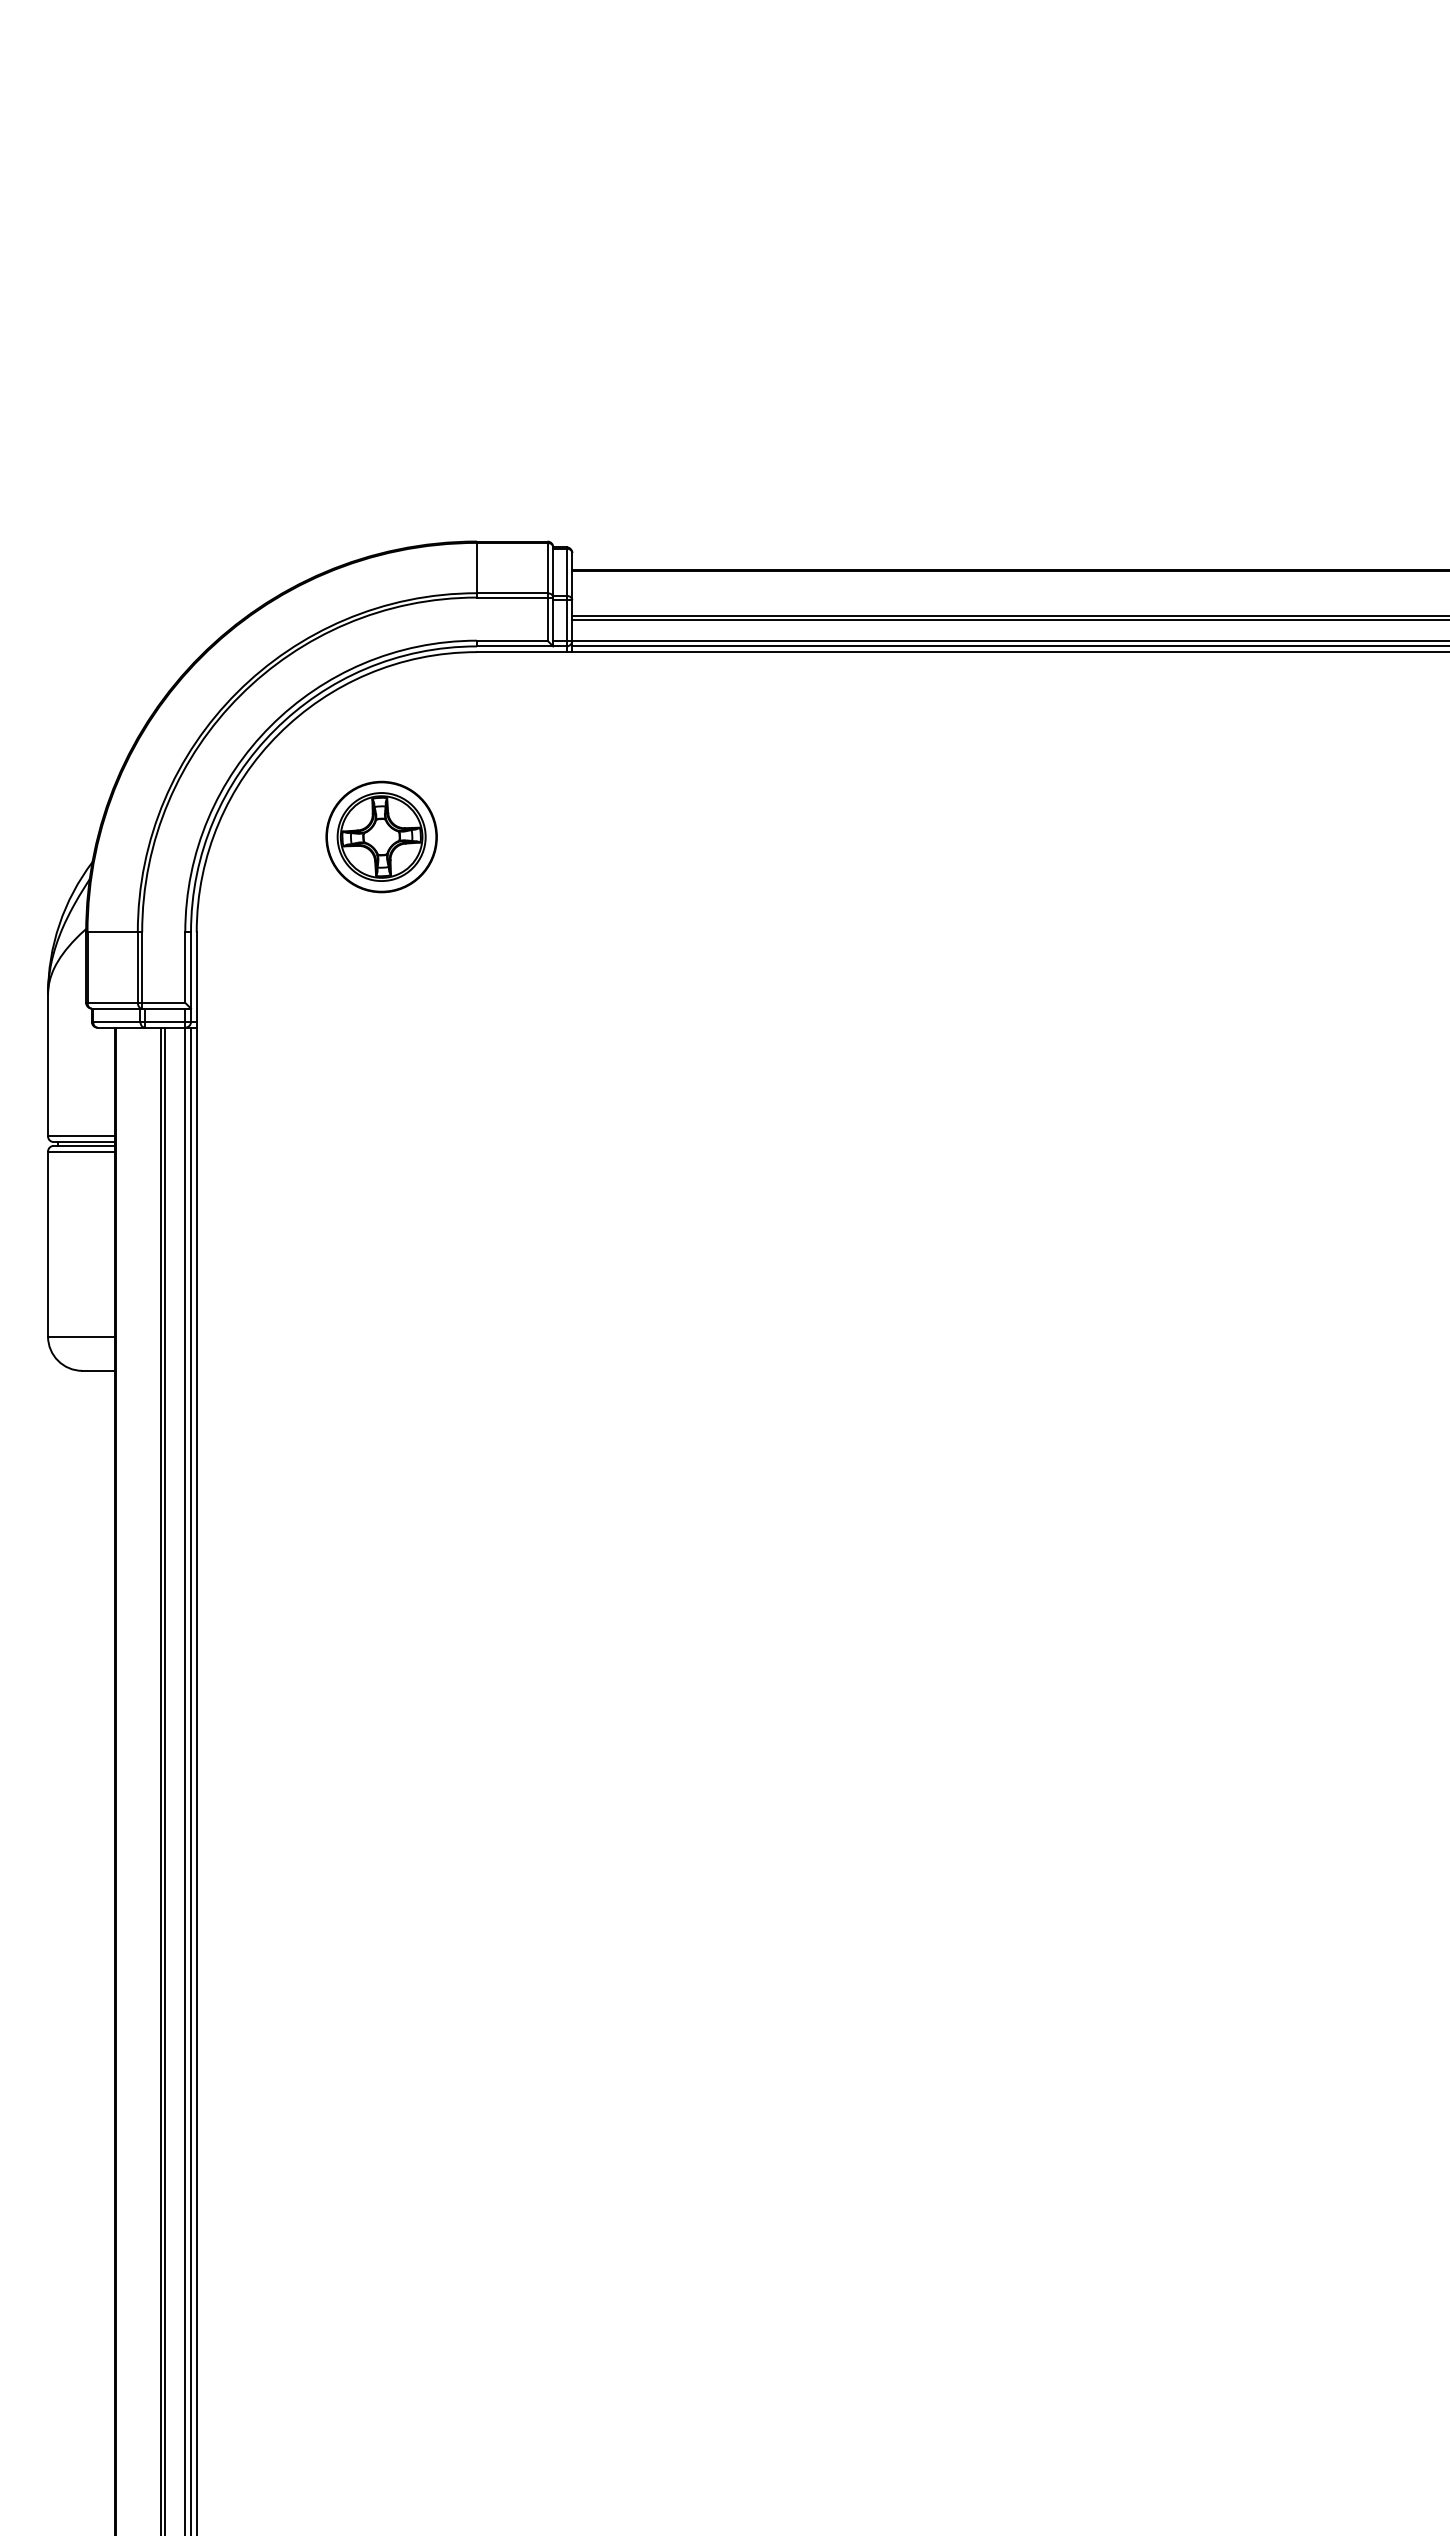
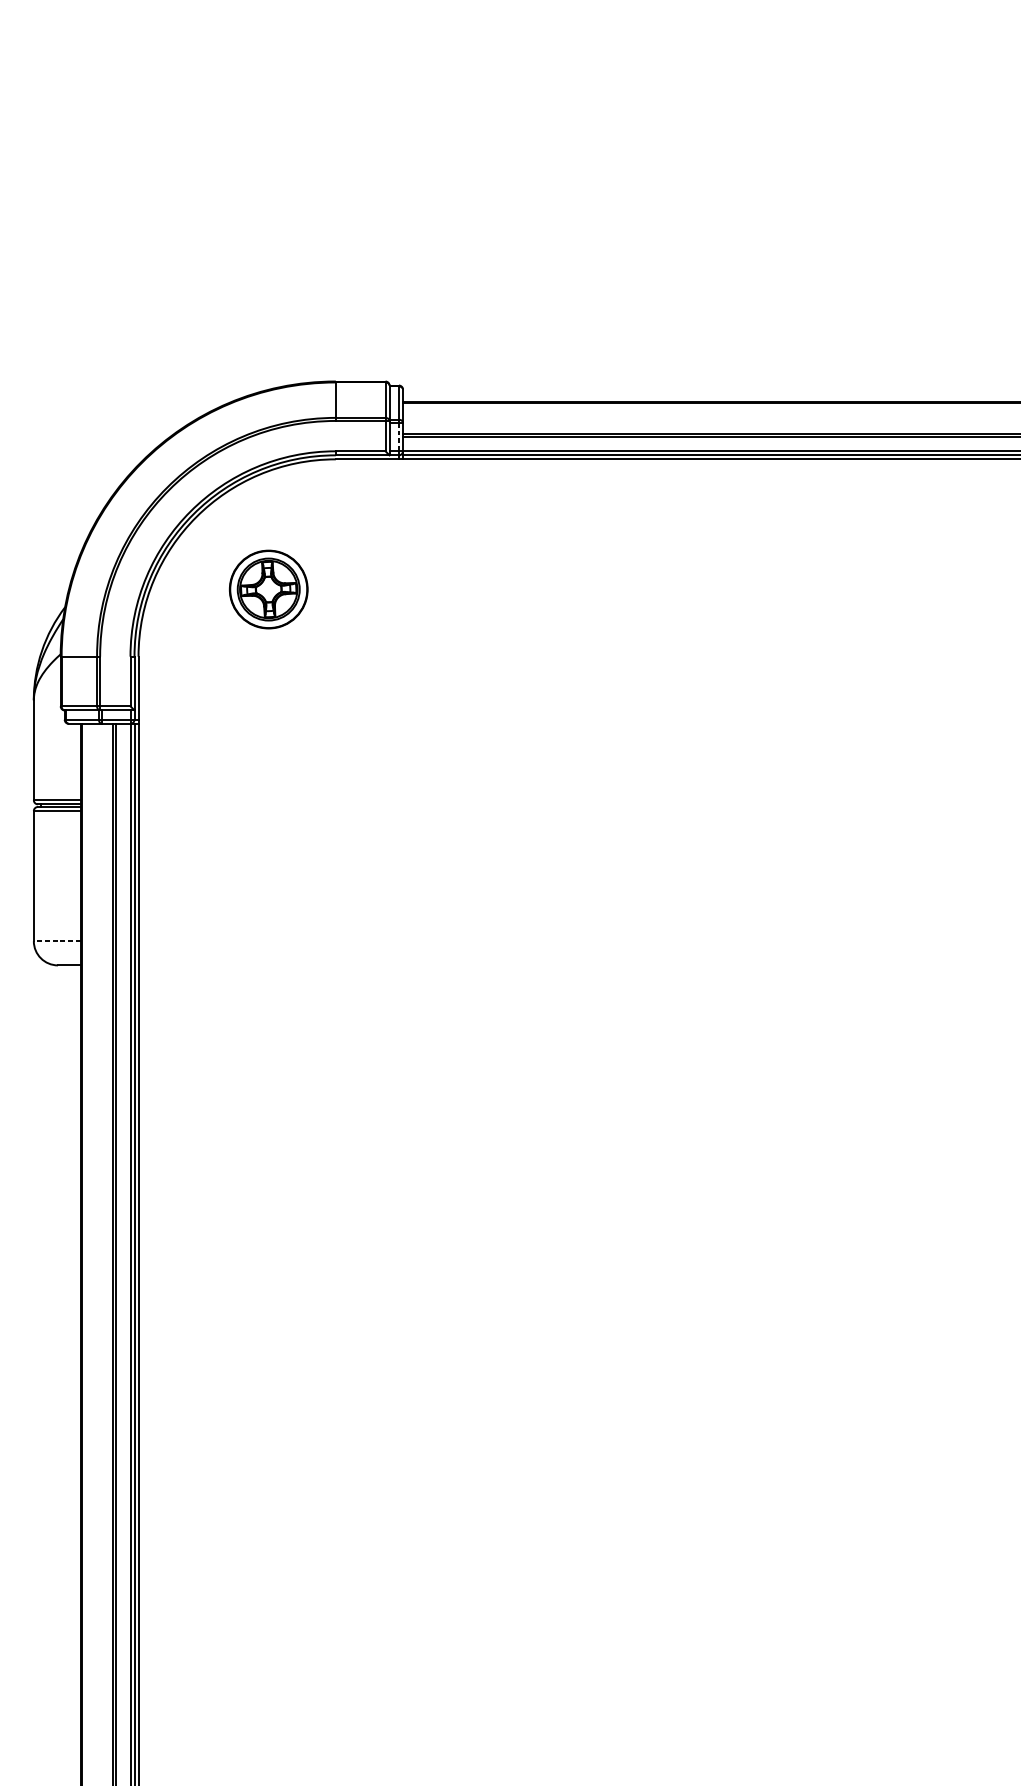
line: (566, 620) -> (398, 437), solid -> dashed
line: (80, 1336) -> (56, 941), solid -> dashed

